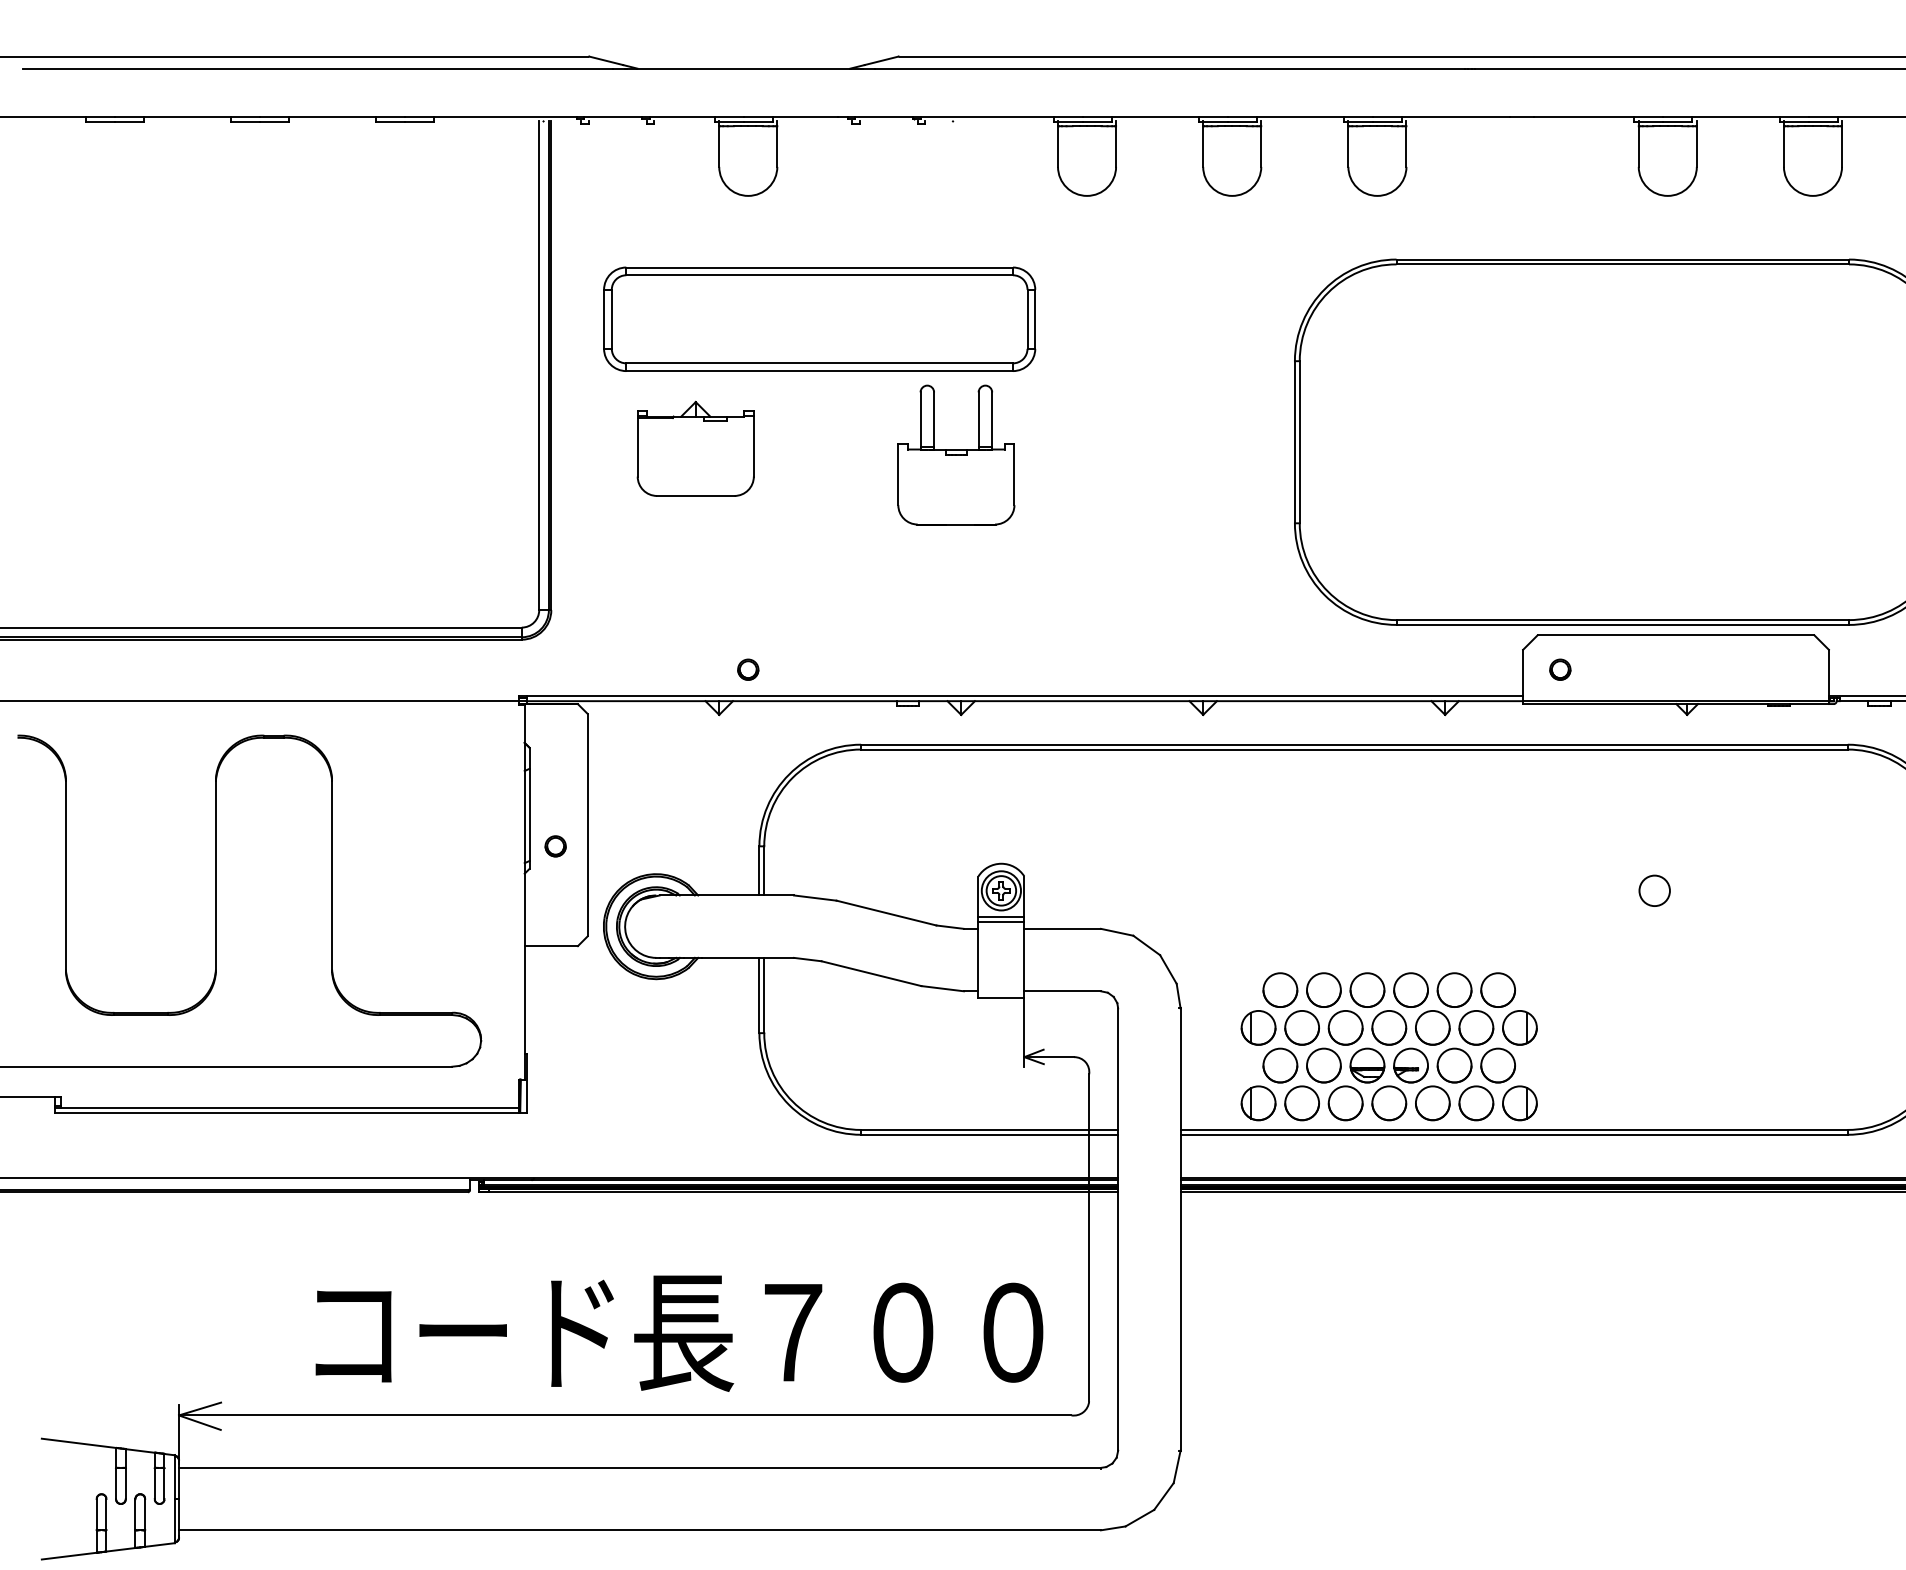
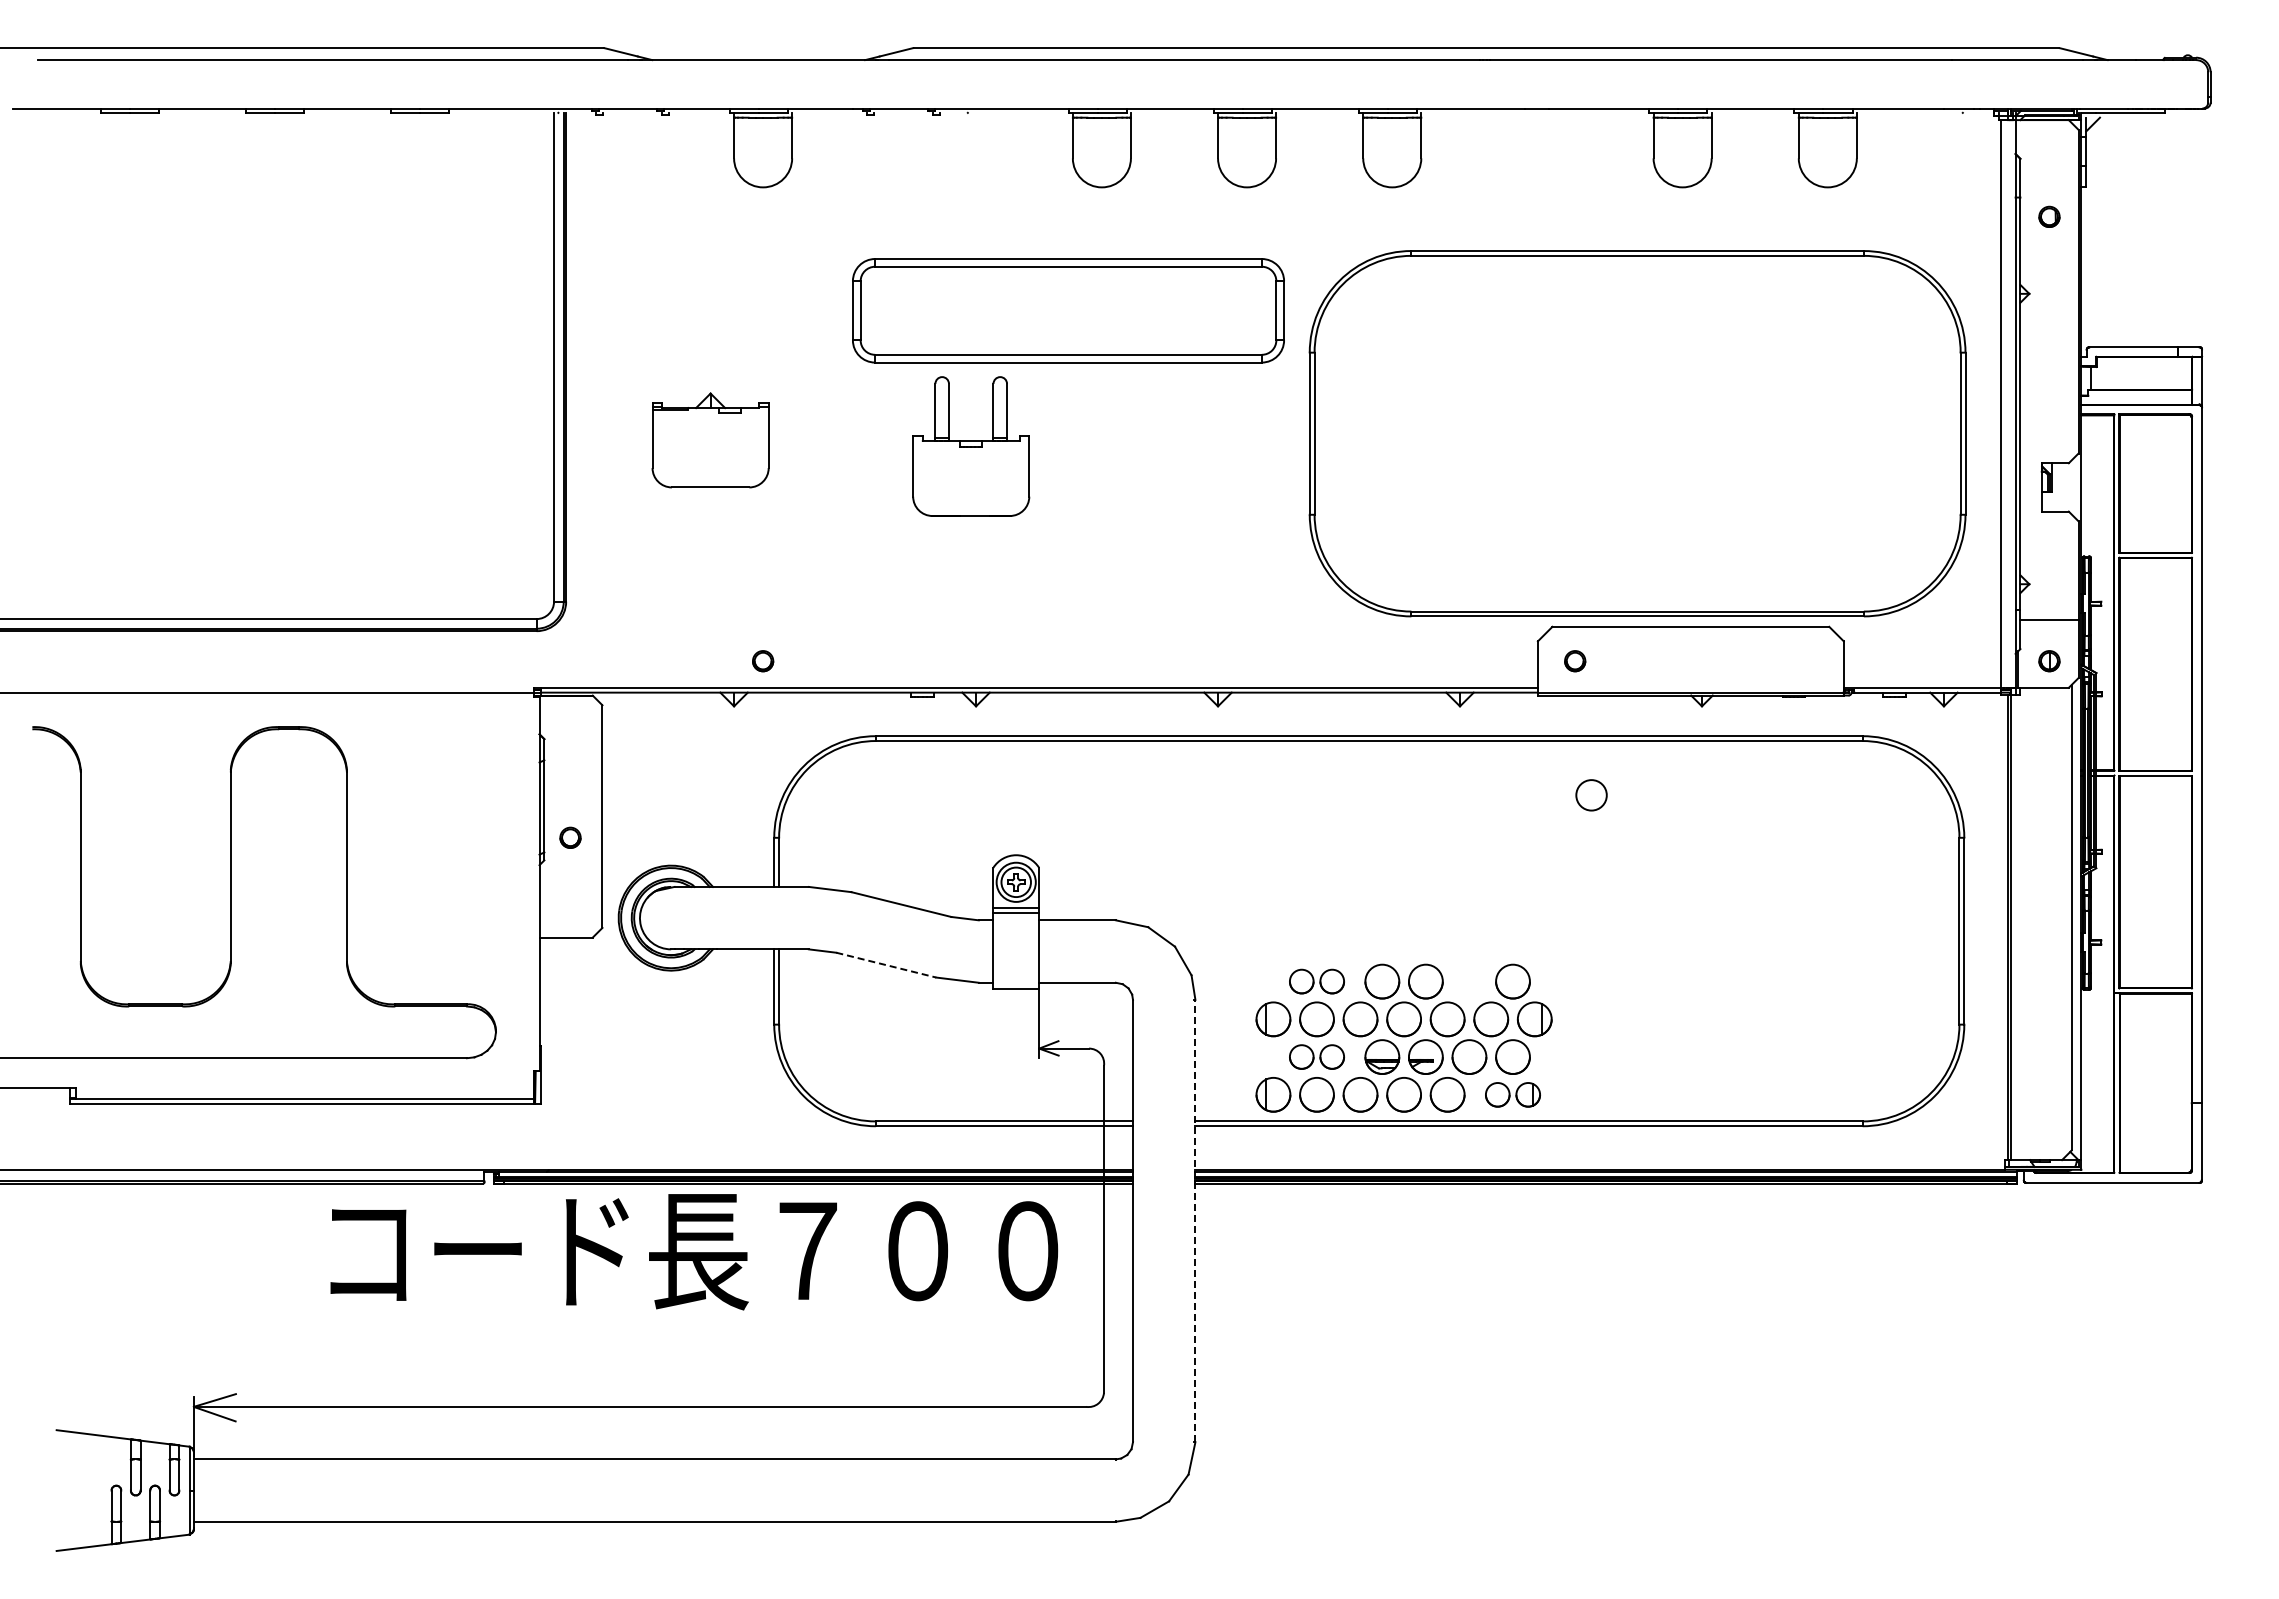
part: (819, 319) -> (1068, 310), moved
circle: (1654, 891) -> (1591, 795), moved
line: (871, 974) -> (886, 965), solid -> dashed
part: (1301, 990) -> (1316, 981), size x0.7
part: (1454, 990) -> (1469, 981), removed
part: (1301, 1065) -> (1316, 1056), size x0.7
part: (1497, 1103) -> (1512, 1094), size x0.7
line: (1180, 1229) -> (1195, 1220), solid -> dashed
text: (679, 1334) -> (694, 1252), moved

